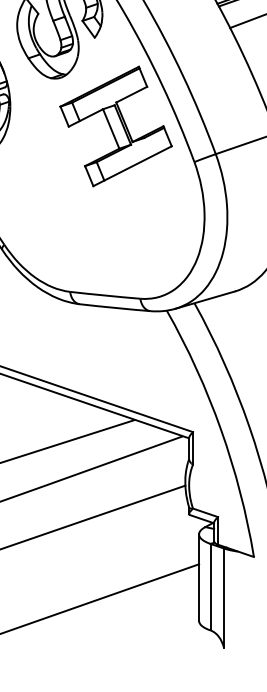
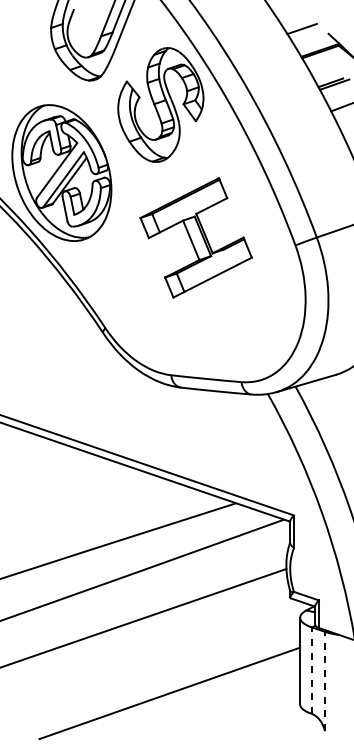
part: (115, 126) -> (195, 237), moved
line: (210, 587) -> (311, 670), solid -> dashed
line: (223, 598) -> (324, 681), solid -> dashed

